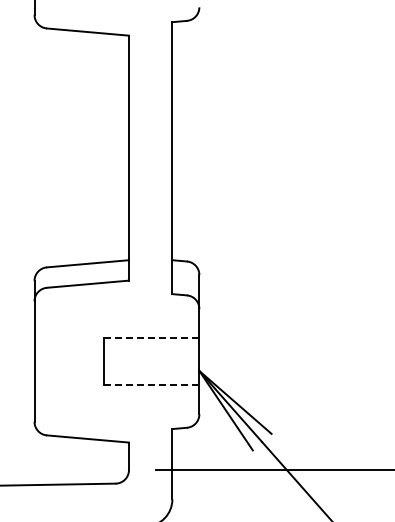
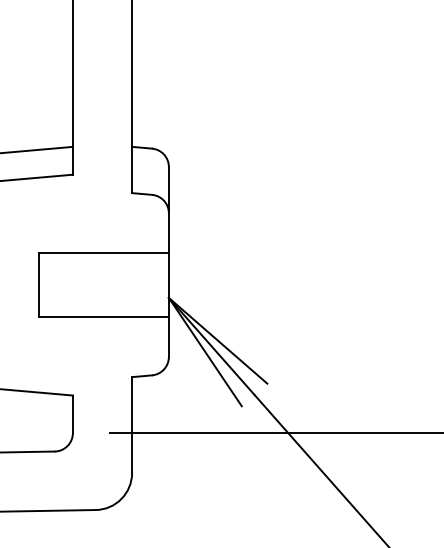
line: (151, 337) -> (103, 252), dashed -> solid
line: (151, 385) -> (103, 317), dashed -> solid

